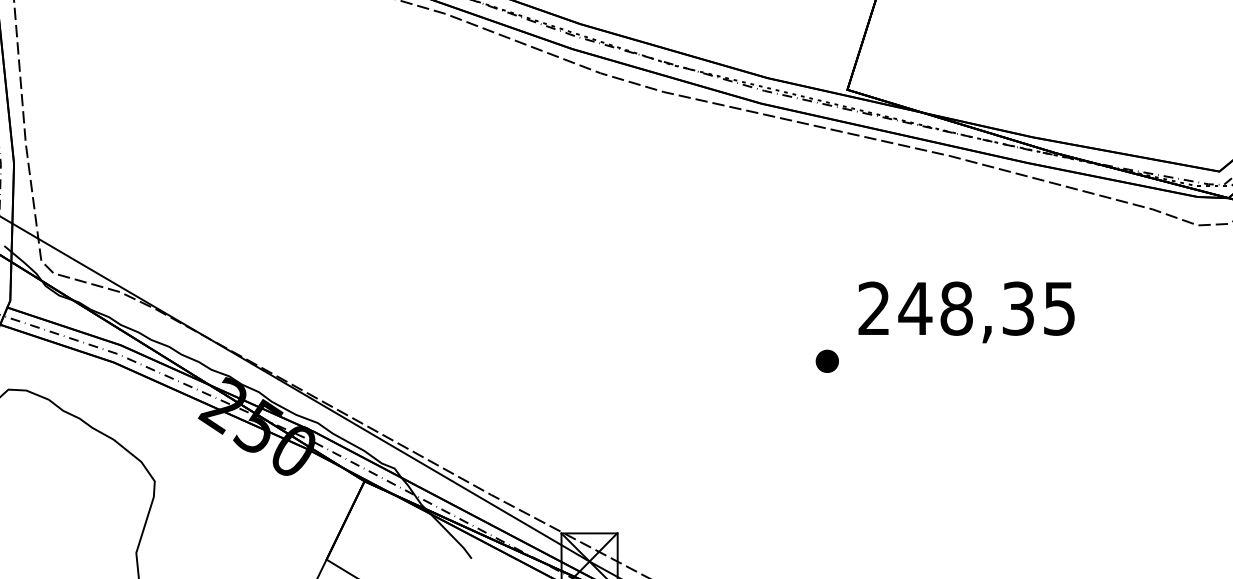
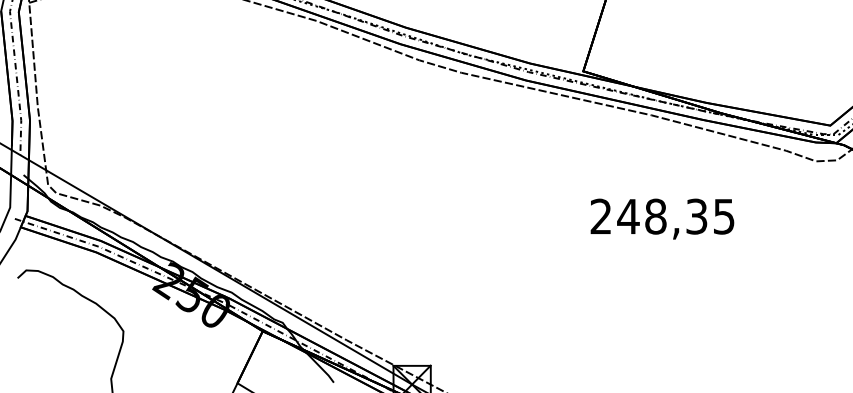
part: (826, 361) -> (569, 251), removed

